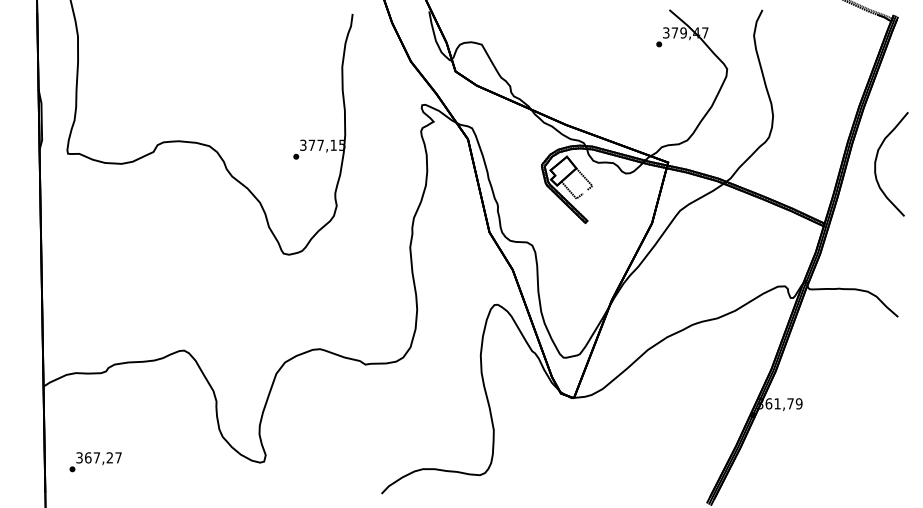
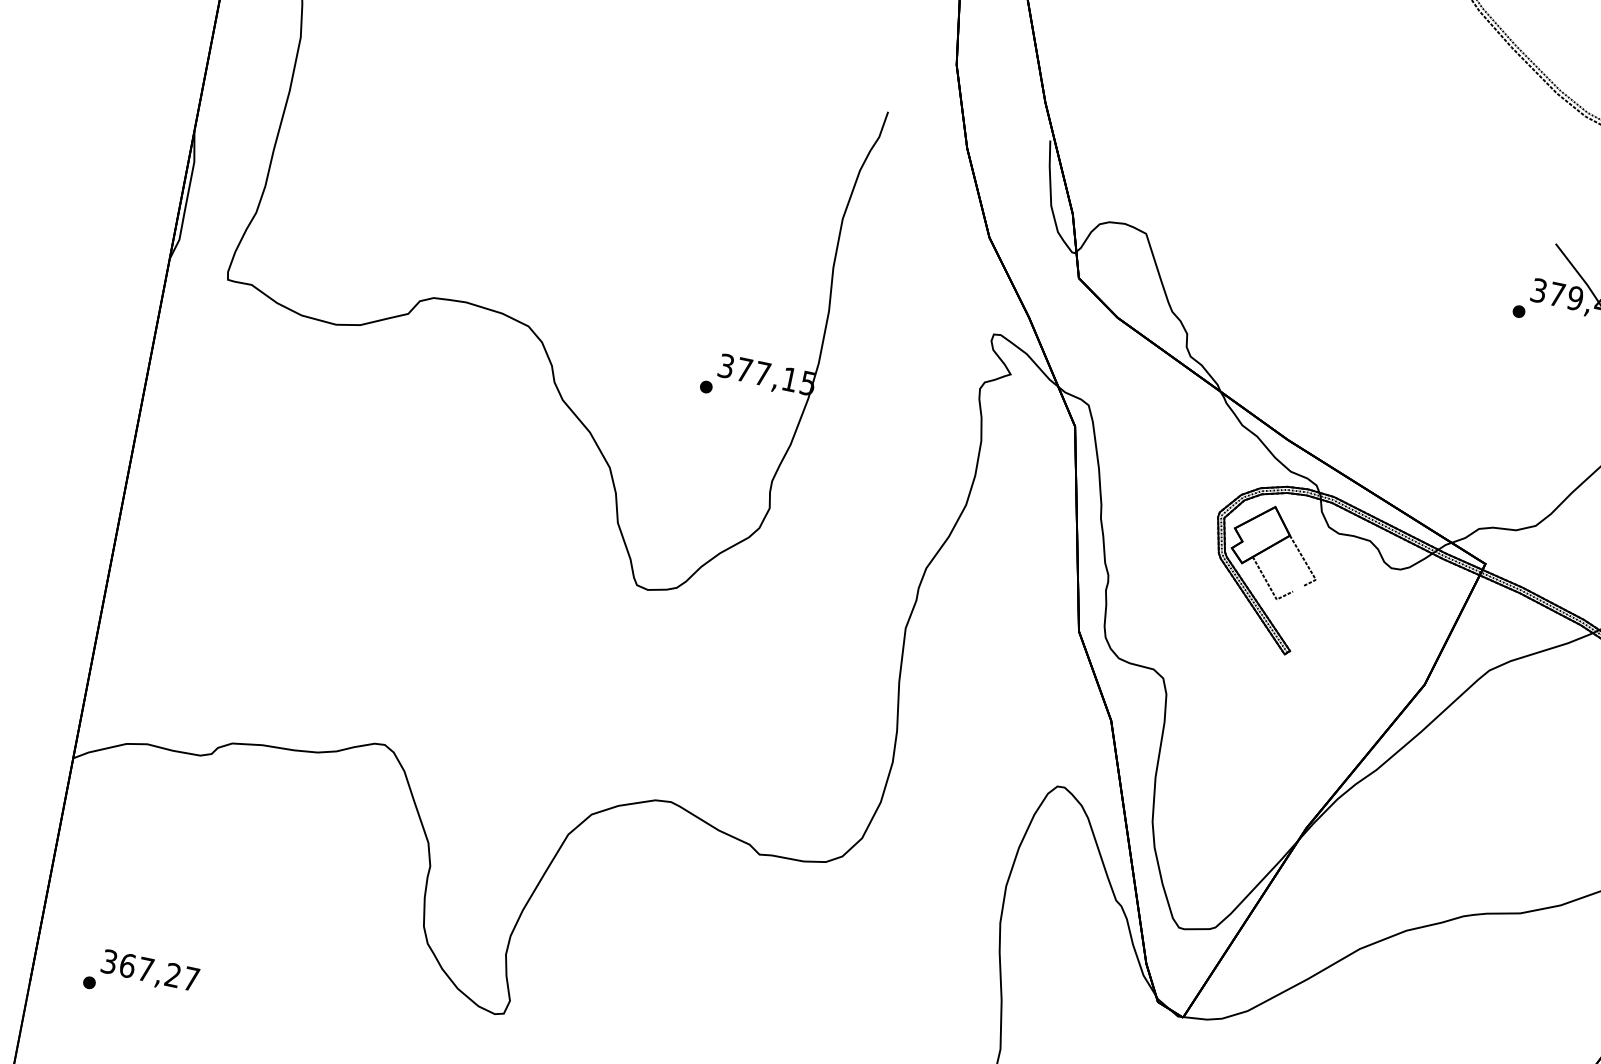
text: (95, 462) -> (140, 978), moved

